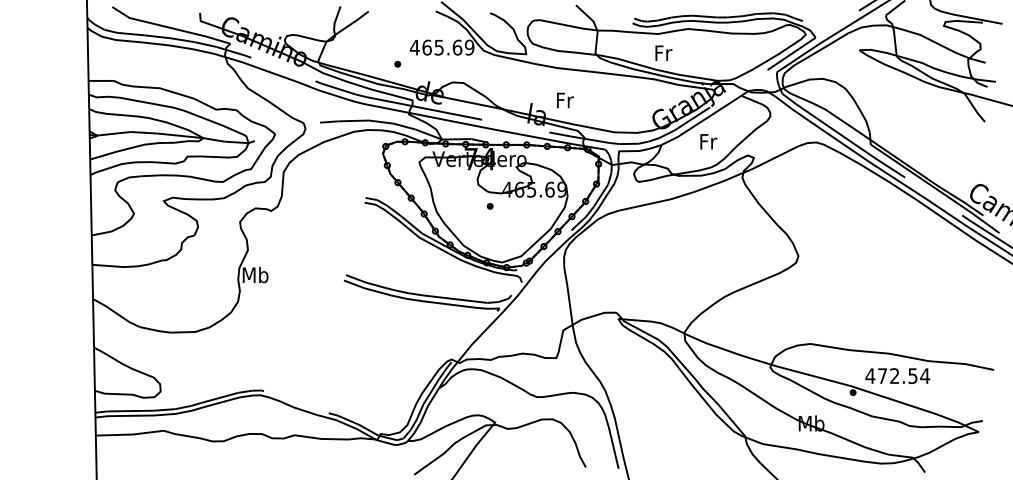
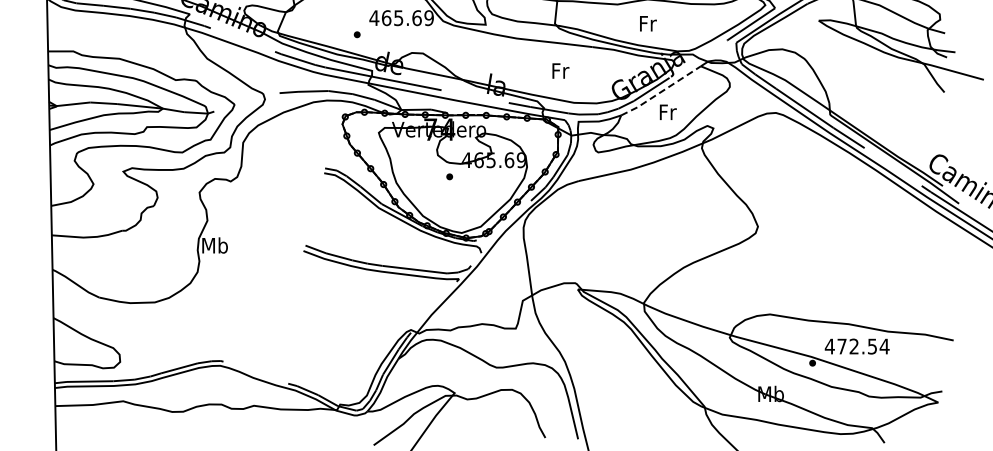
text: (663, 52) -> (648, 23), moved
text: (565, 100) -> (561, 71), moved
line: (701, 121) -> (661, 92), solid -> dashed

